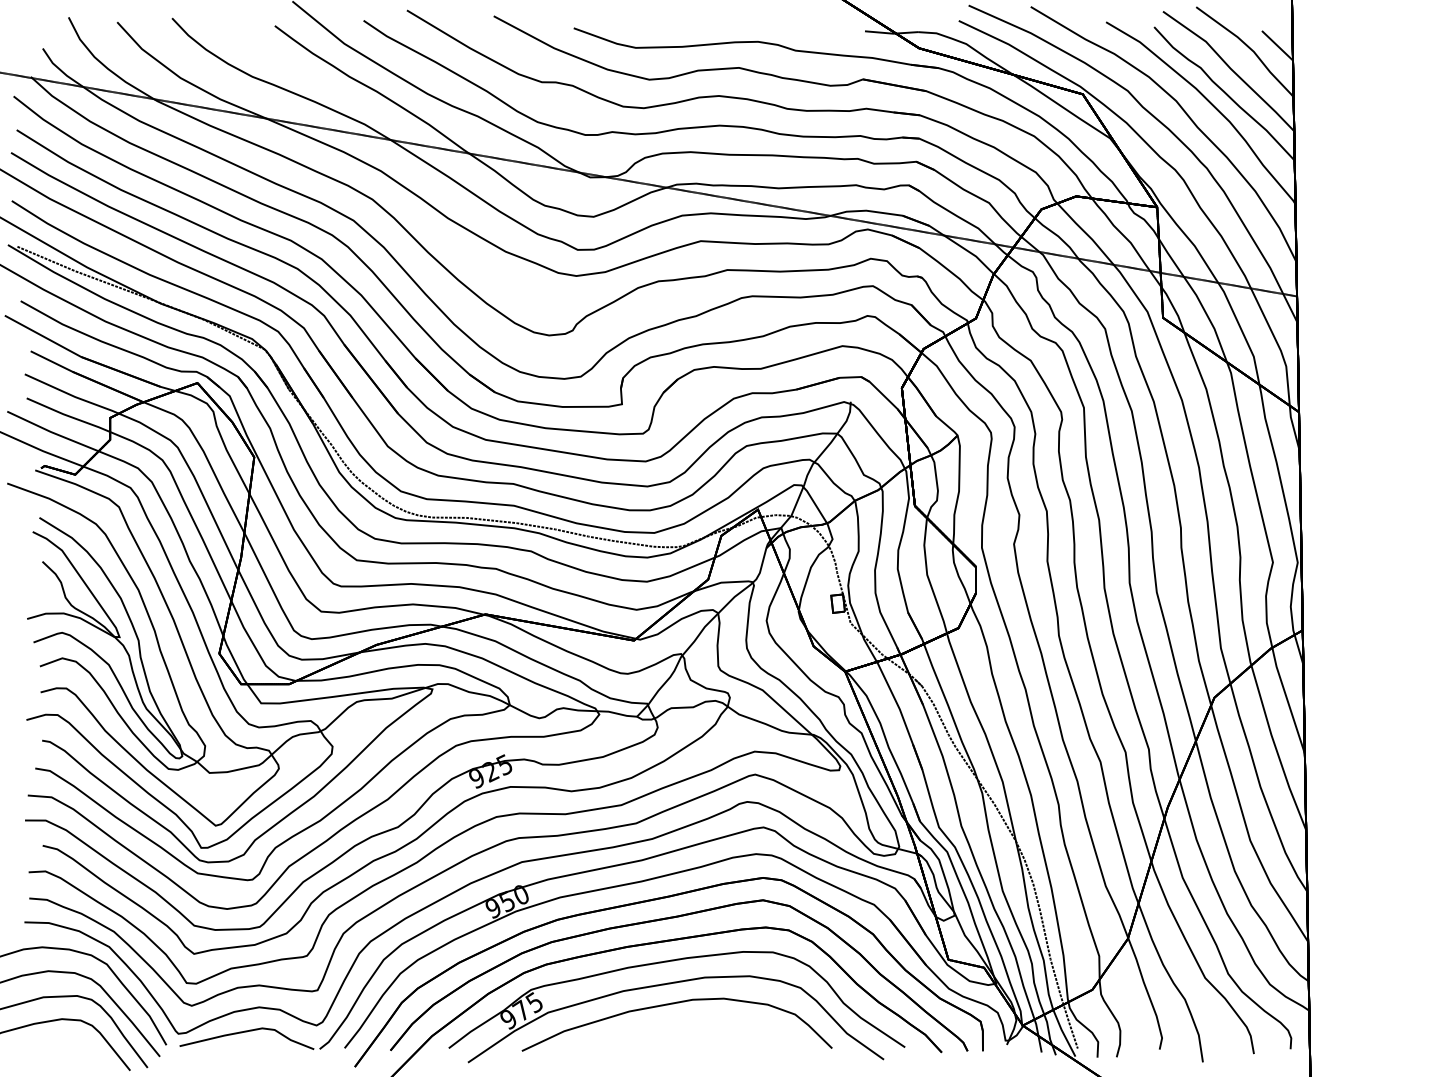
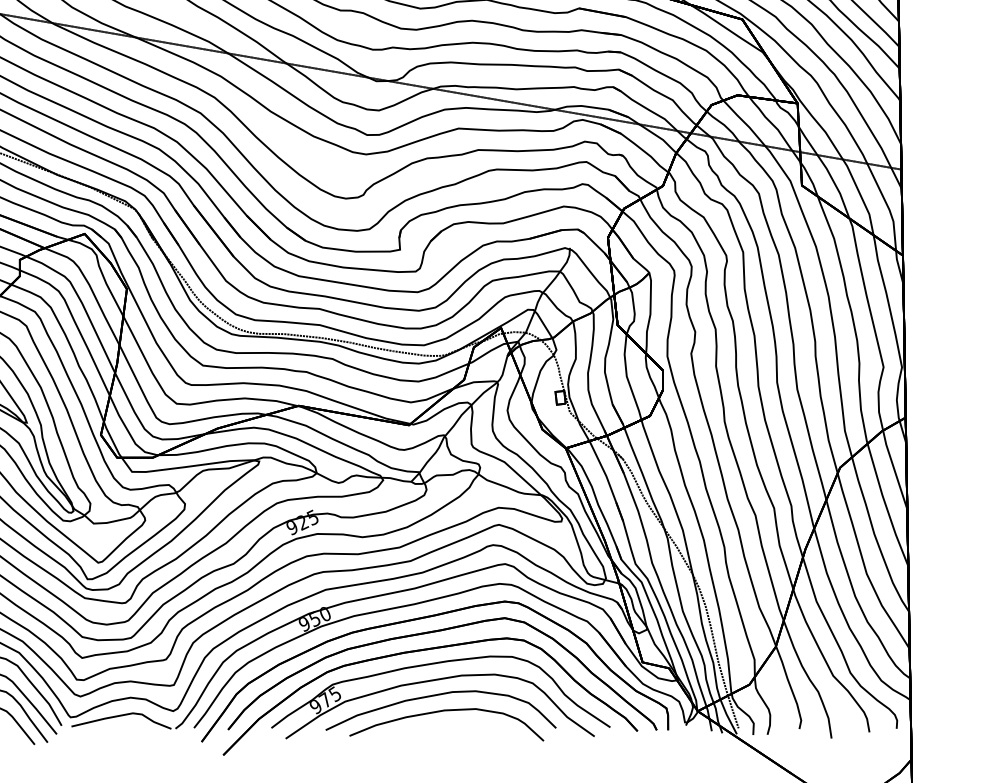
part: (684, 1025) -> (446, 711), added

